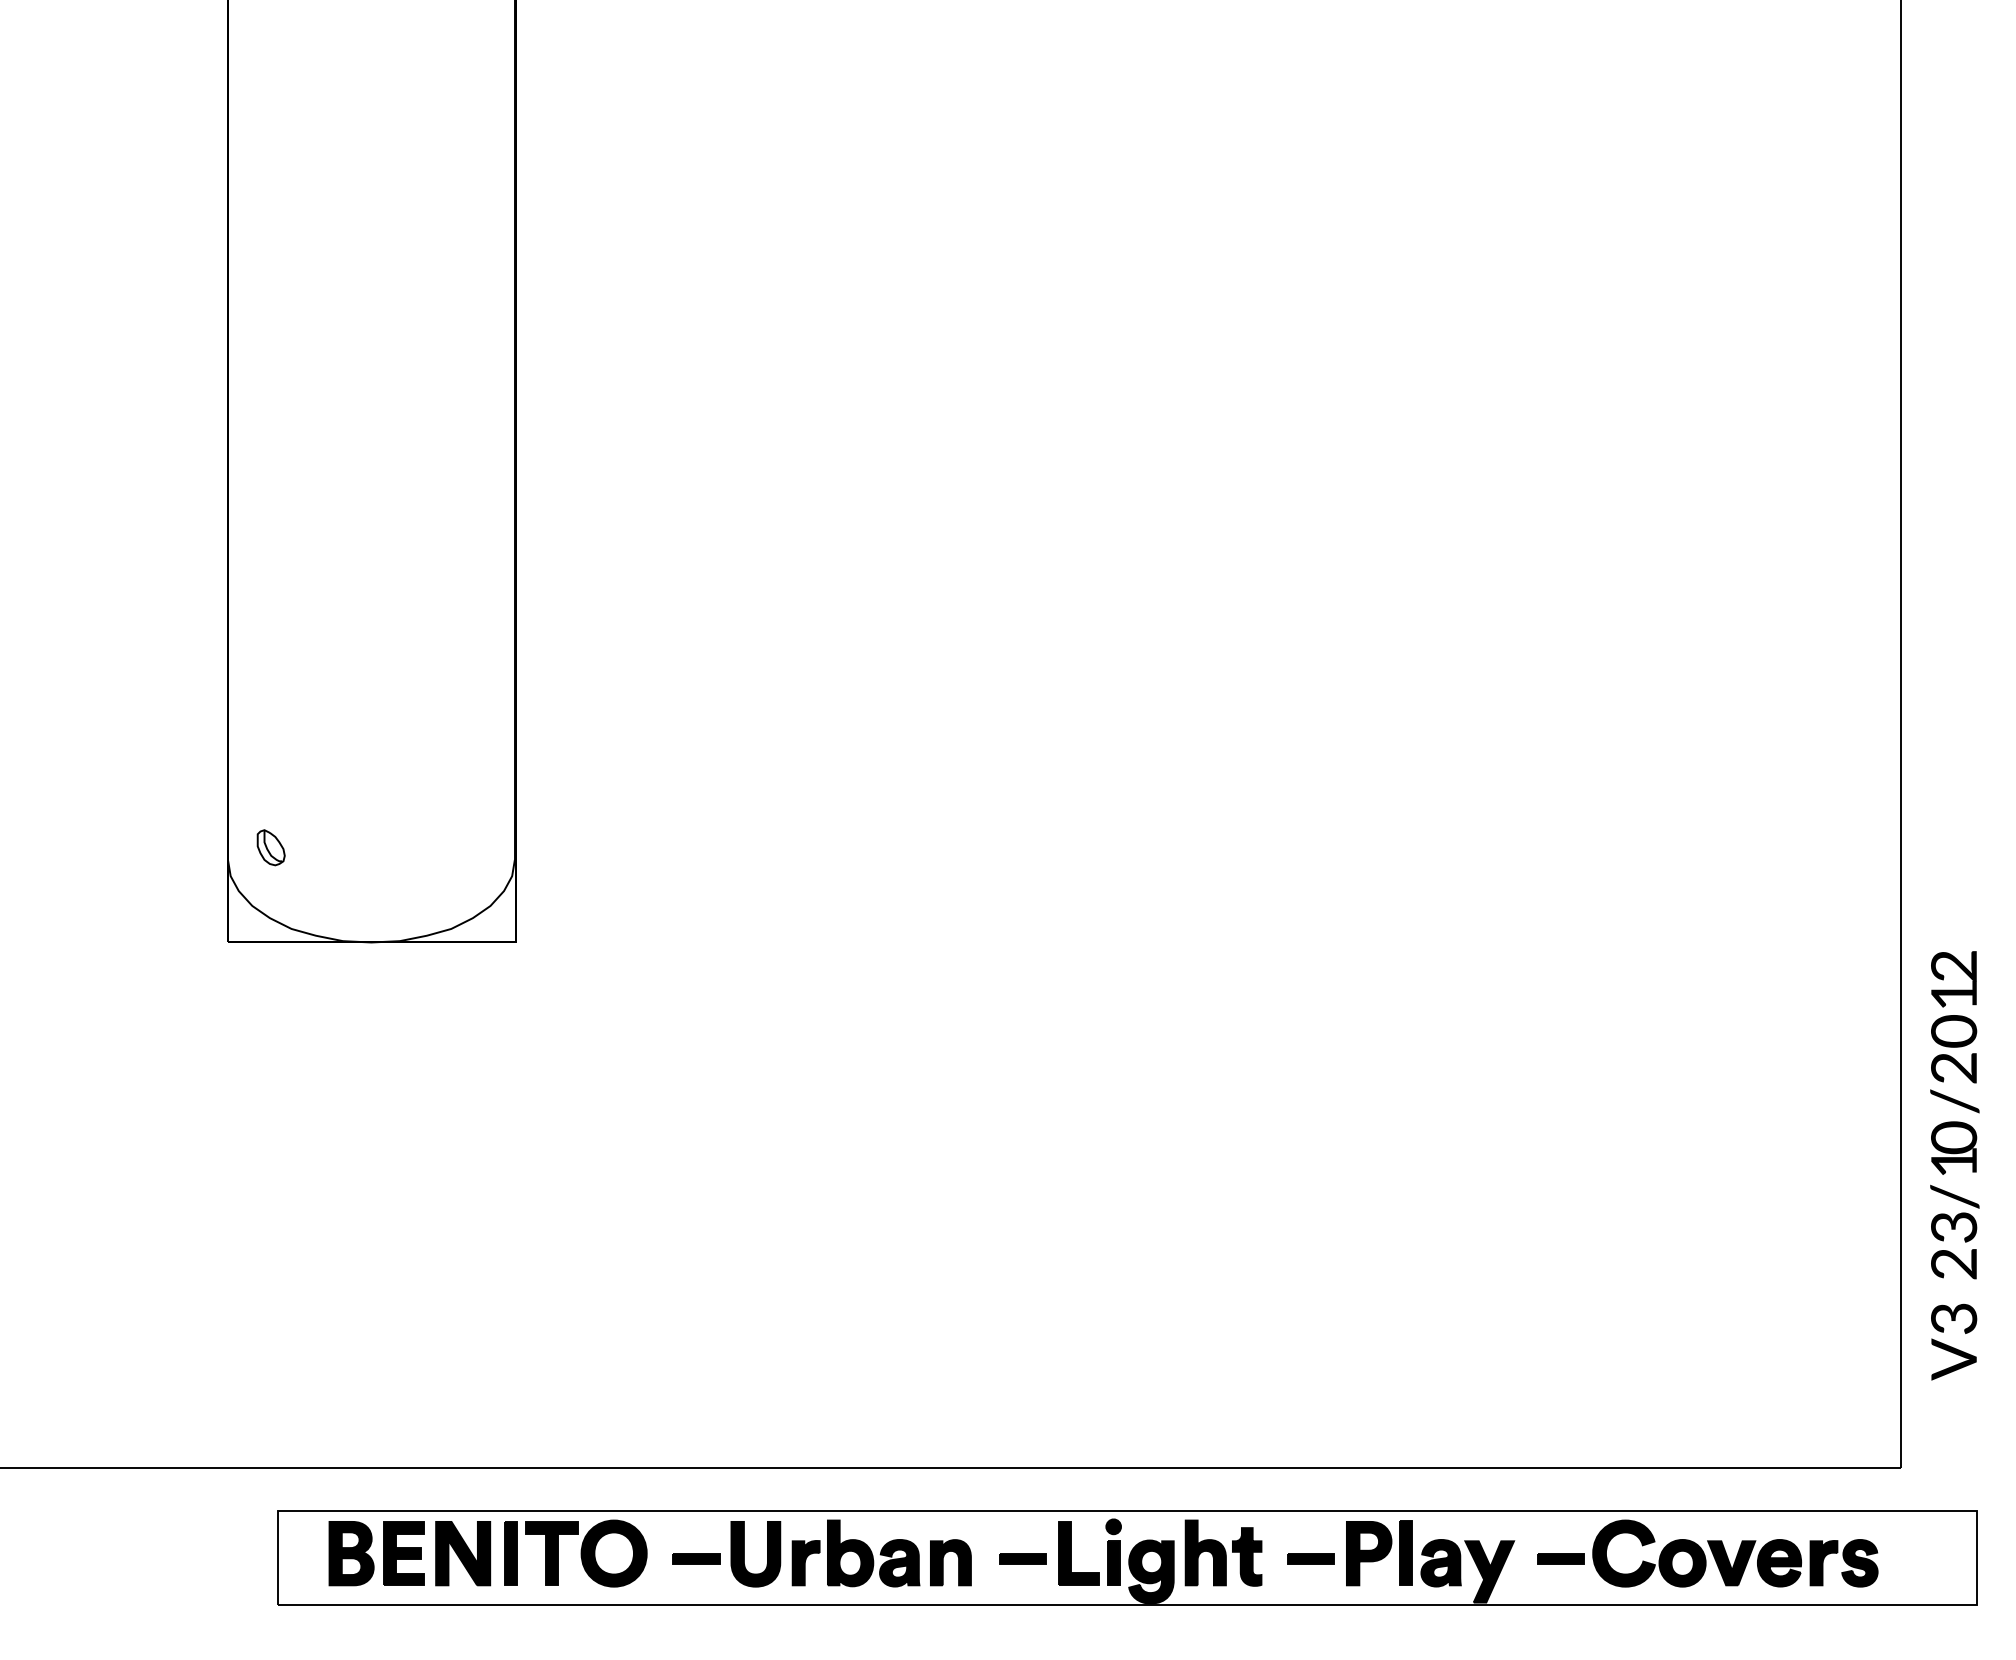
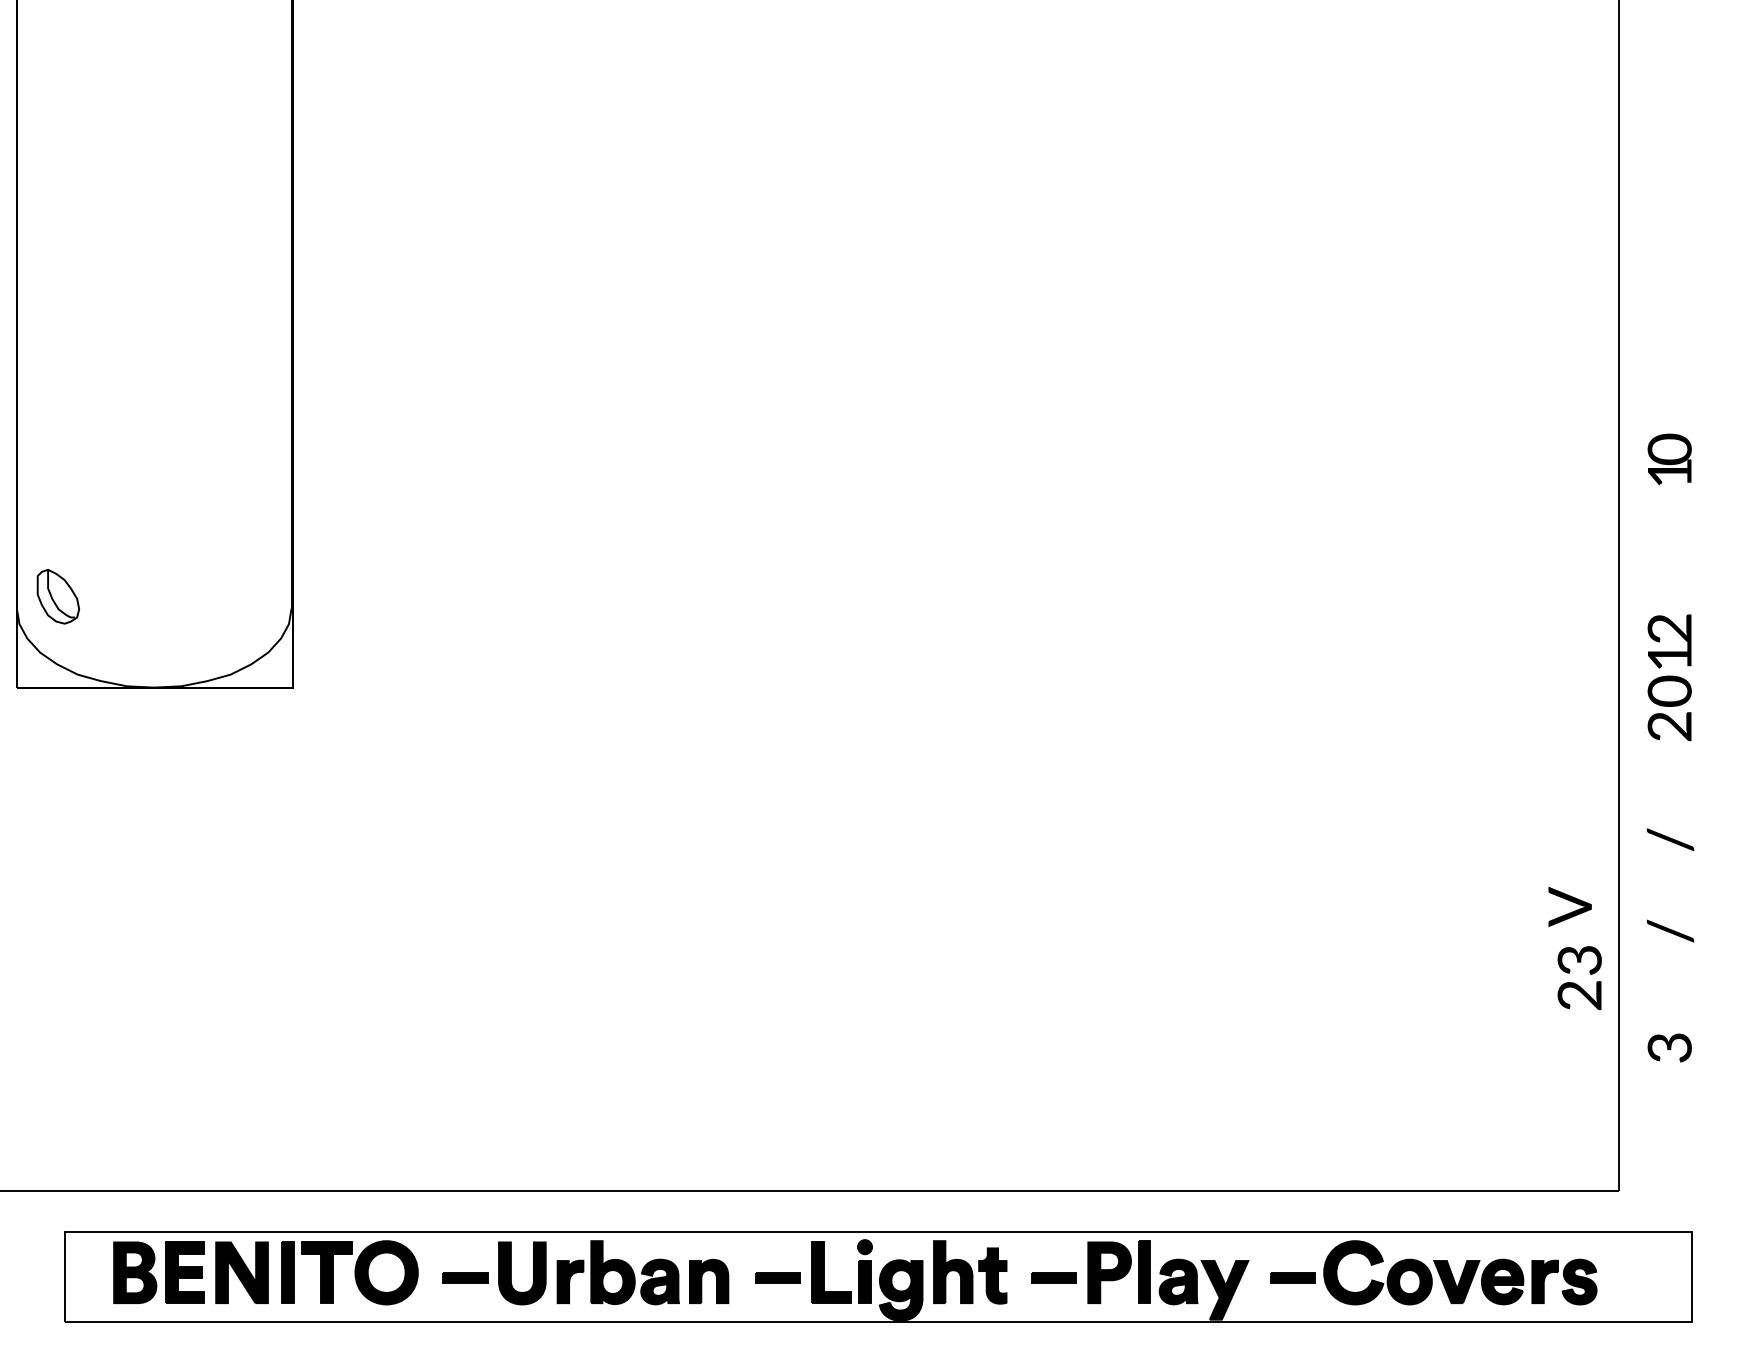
part: (270, 847) -> (57, 596), size x1.6
text: (1954, 1017) -> (1670, 678), moved
text: (1954, 1147) -> (1670, 458), moved
text: (1954, 1245) -> (1580, 977), moved
text: (1953, 1359) -> (1569, 906), moved

